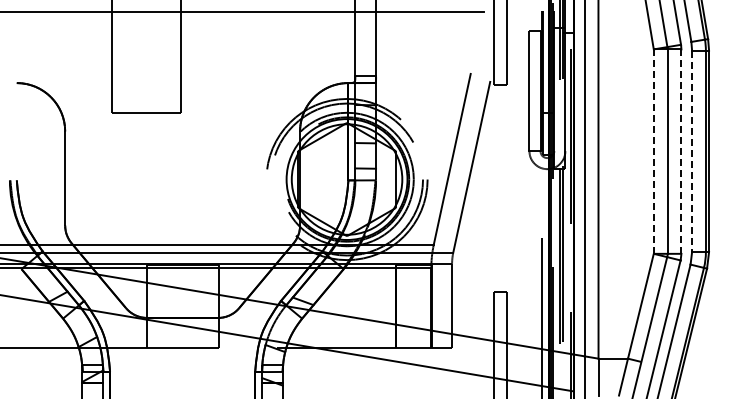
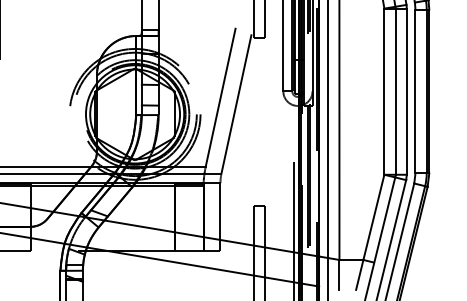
line: (653, 151) -> (384, 91), dashed -> solid
line: (681, 151) -> (406, 91), dashed -> solid
line: (692, 151) -> (415, 91), dashed -> solid

